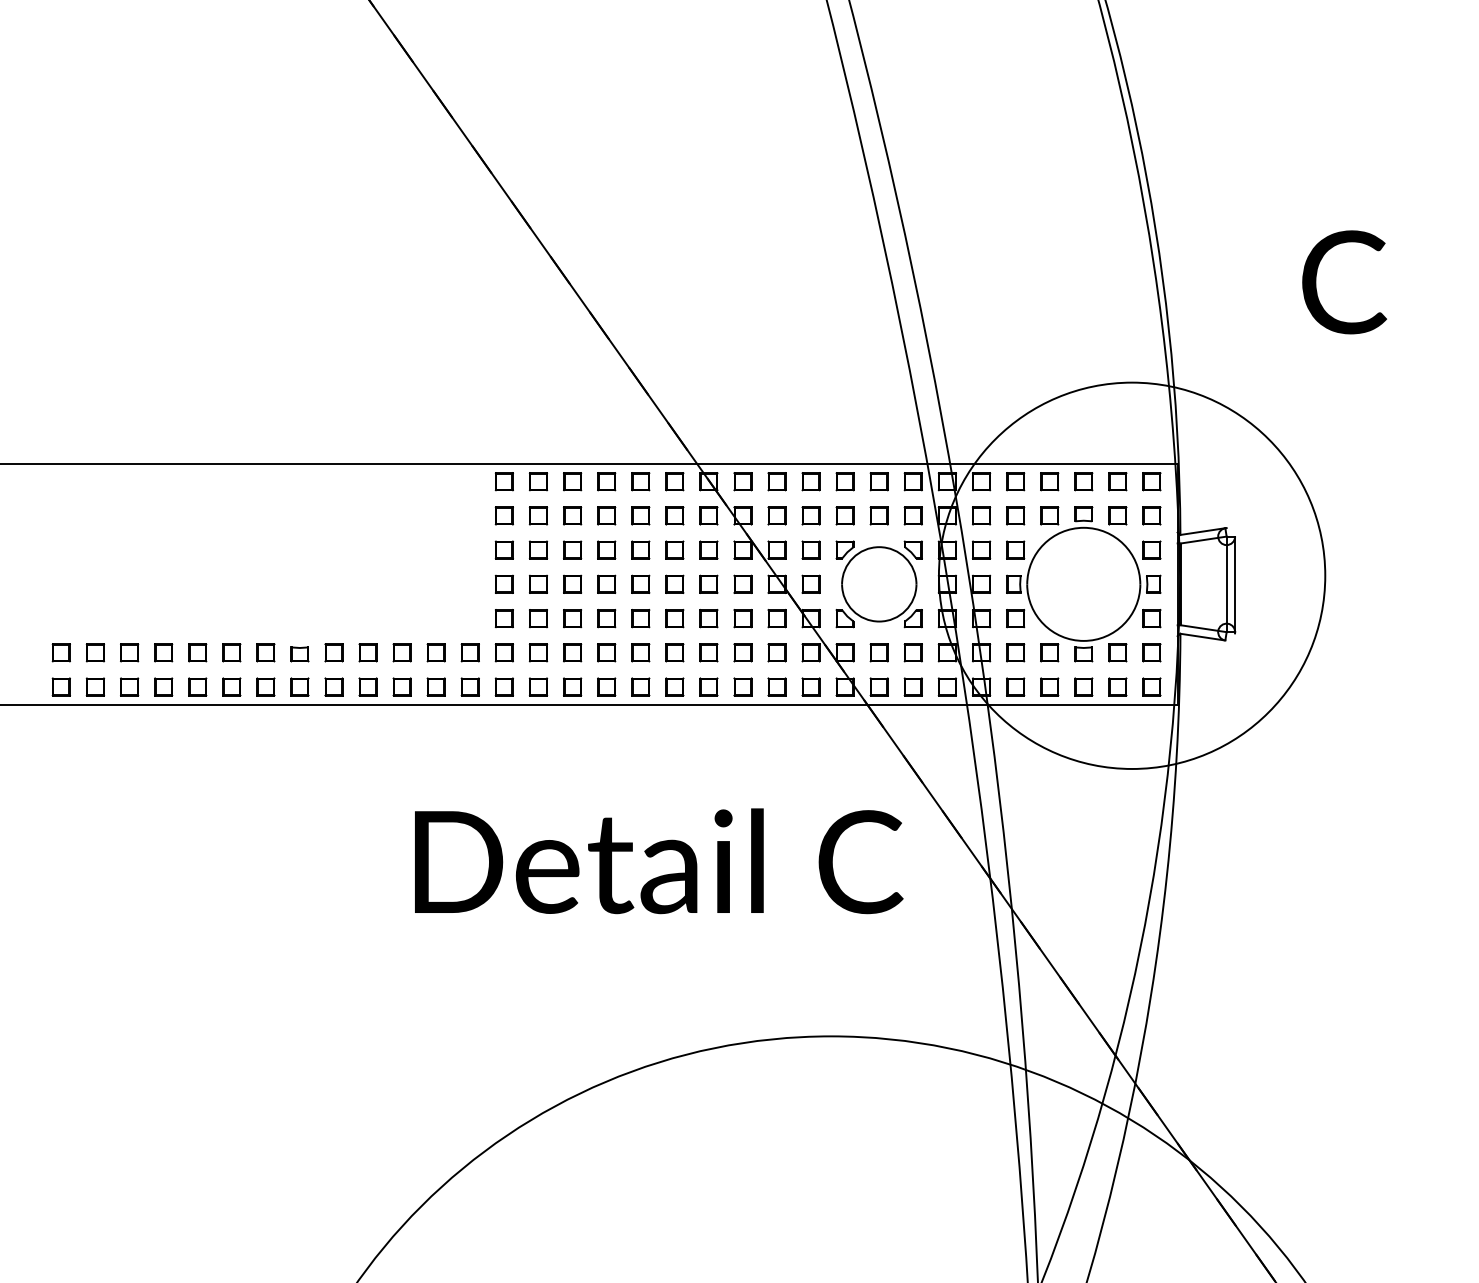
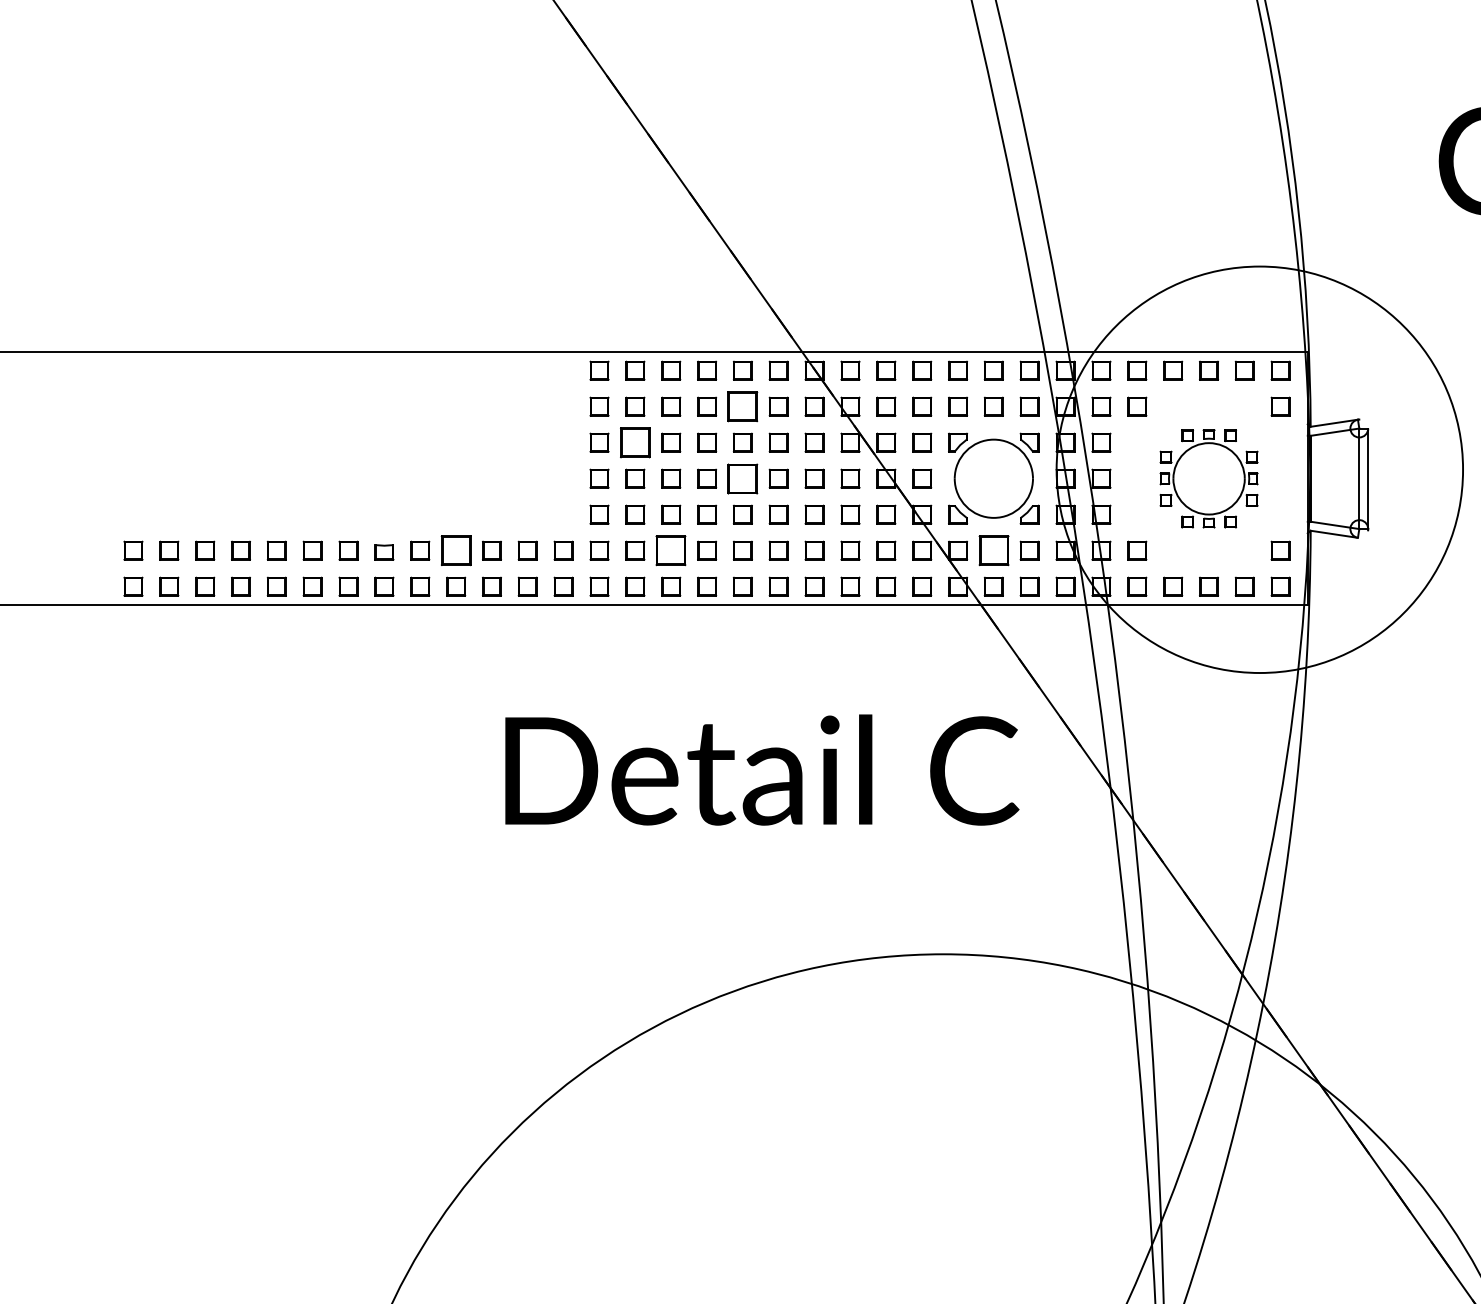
part: (640, 515) -> (742, 406), size x1.6
part: (538, 549) -> (635, 442), size x1.6
part: (640, 583) -> (742, 477), size x1.6
part: (1083, 584) -> (1208, 478), size x0.6
part: (367, 652) -> (455, 550), size x1.6
part: (572, 652) -> (671, 550), size x1.6
part: (878, 652) -> (993, 550), size x1.6

